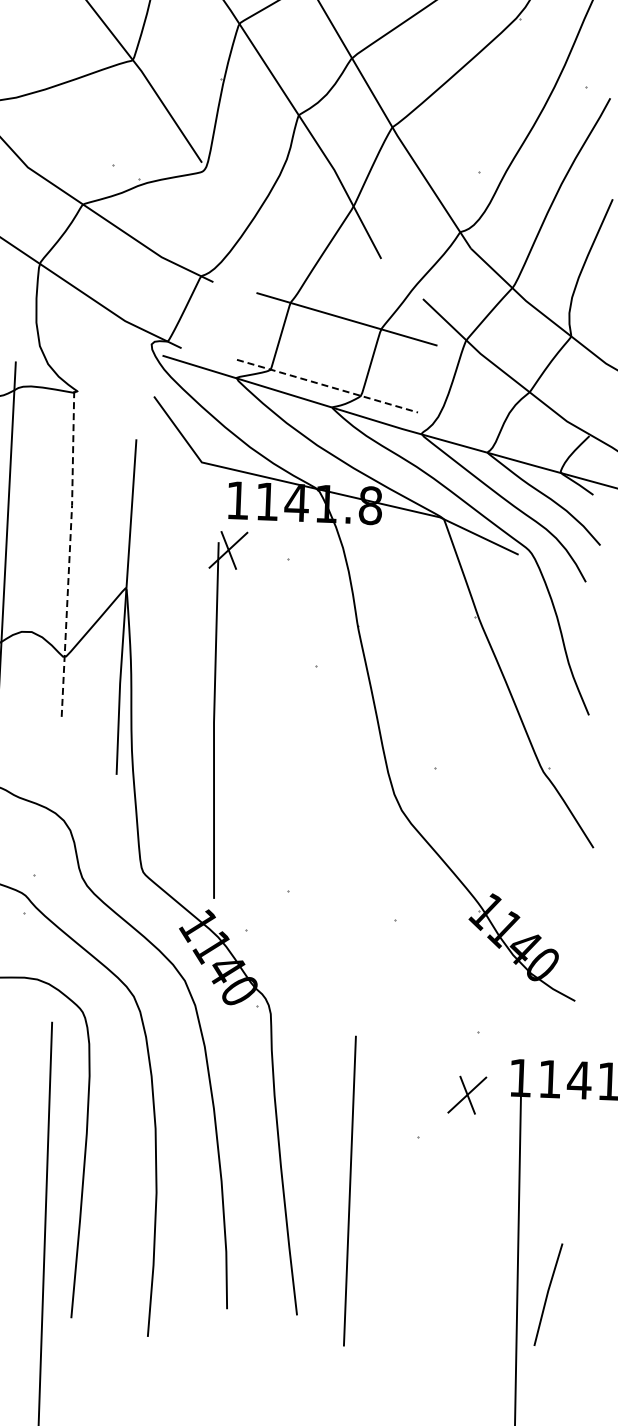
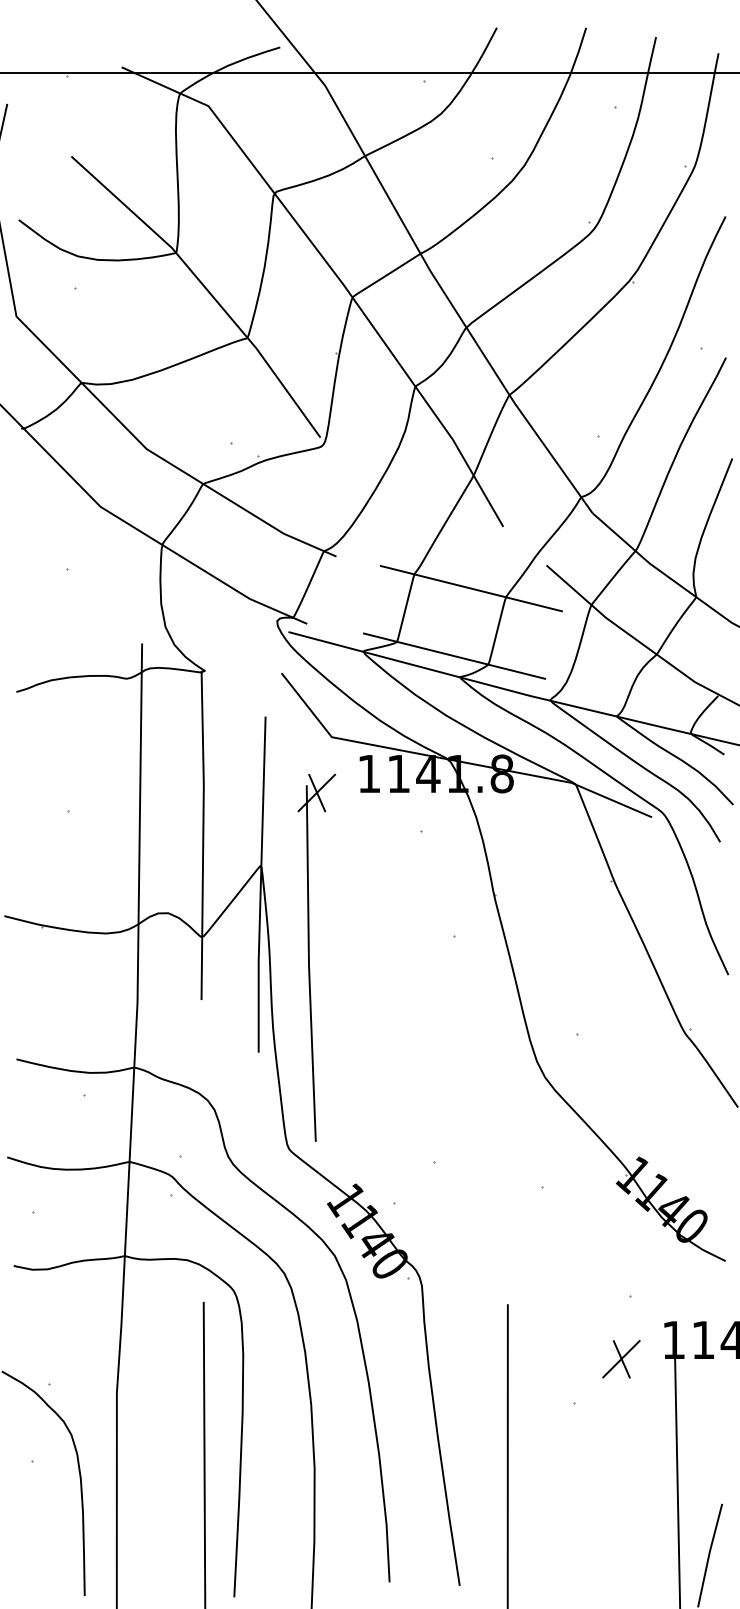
line: (327, 386) -> (454, 656), dashed -> solid
line: (69, 555) -> (203, 835), dashed -> solid
part: (214, 714) -> (309, 957), moved

